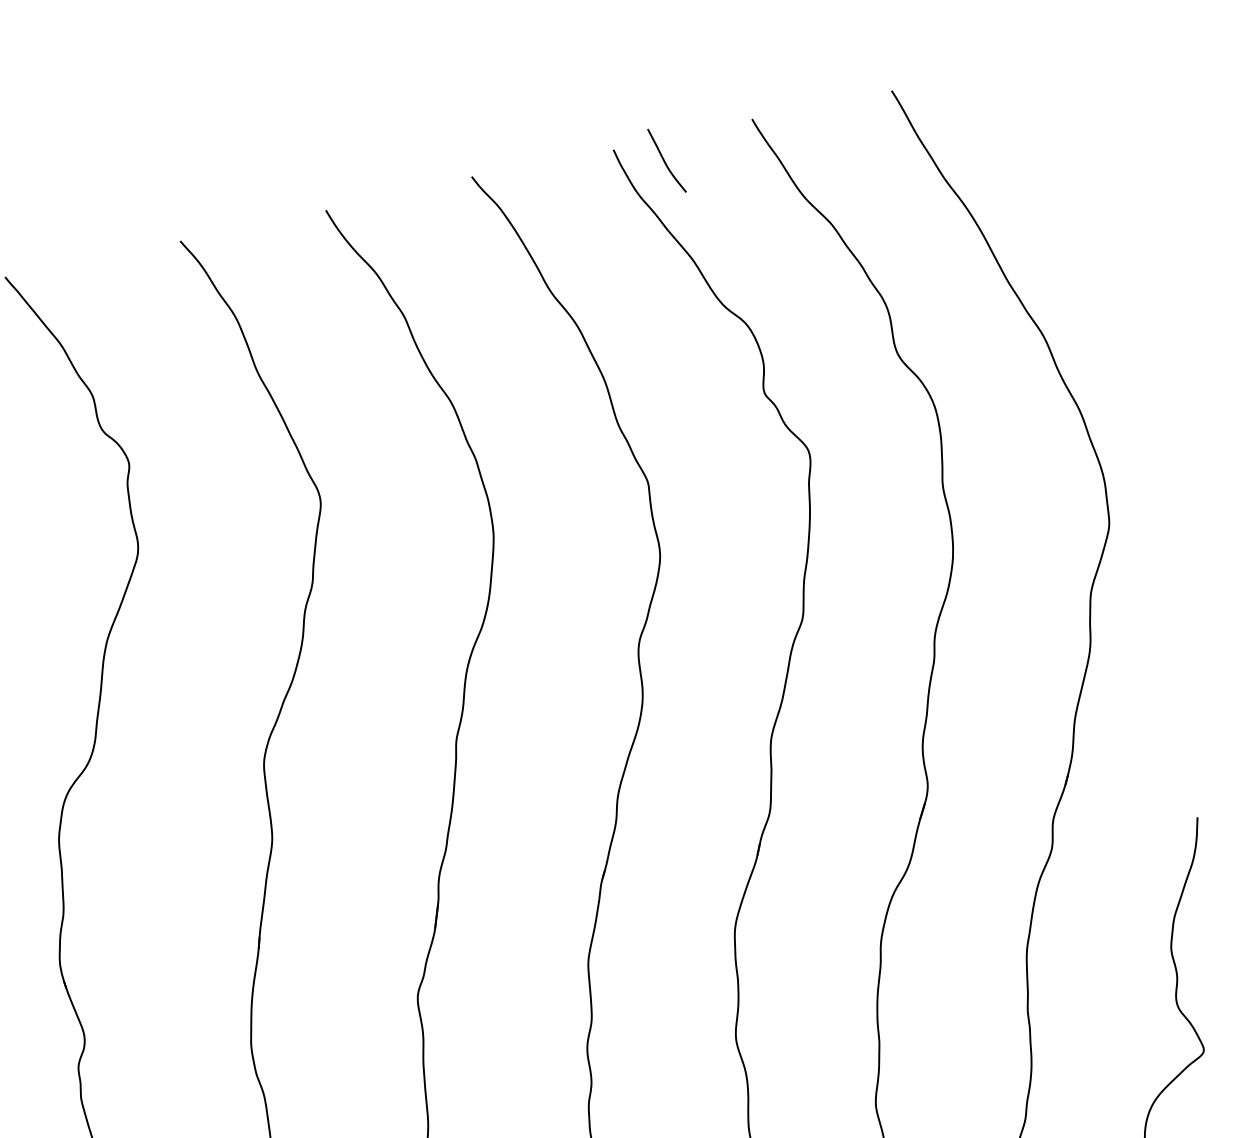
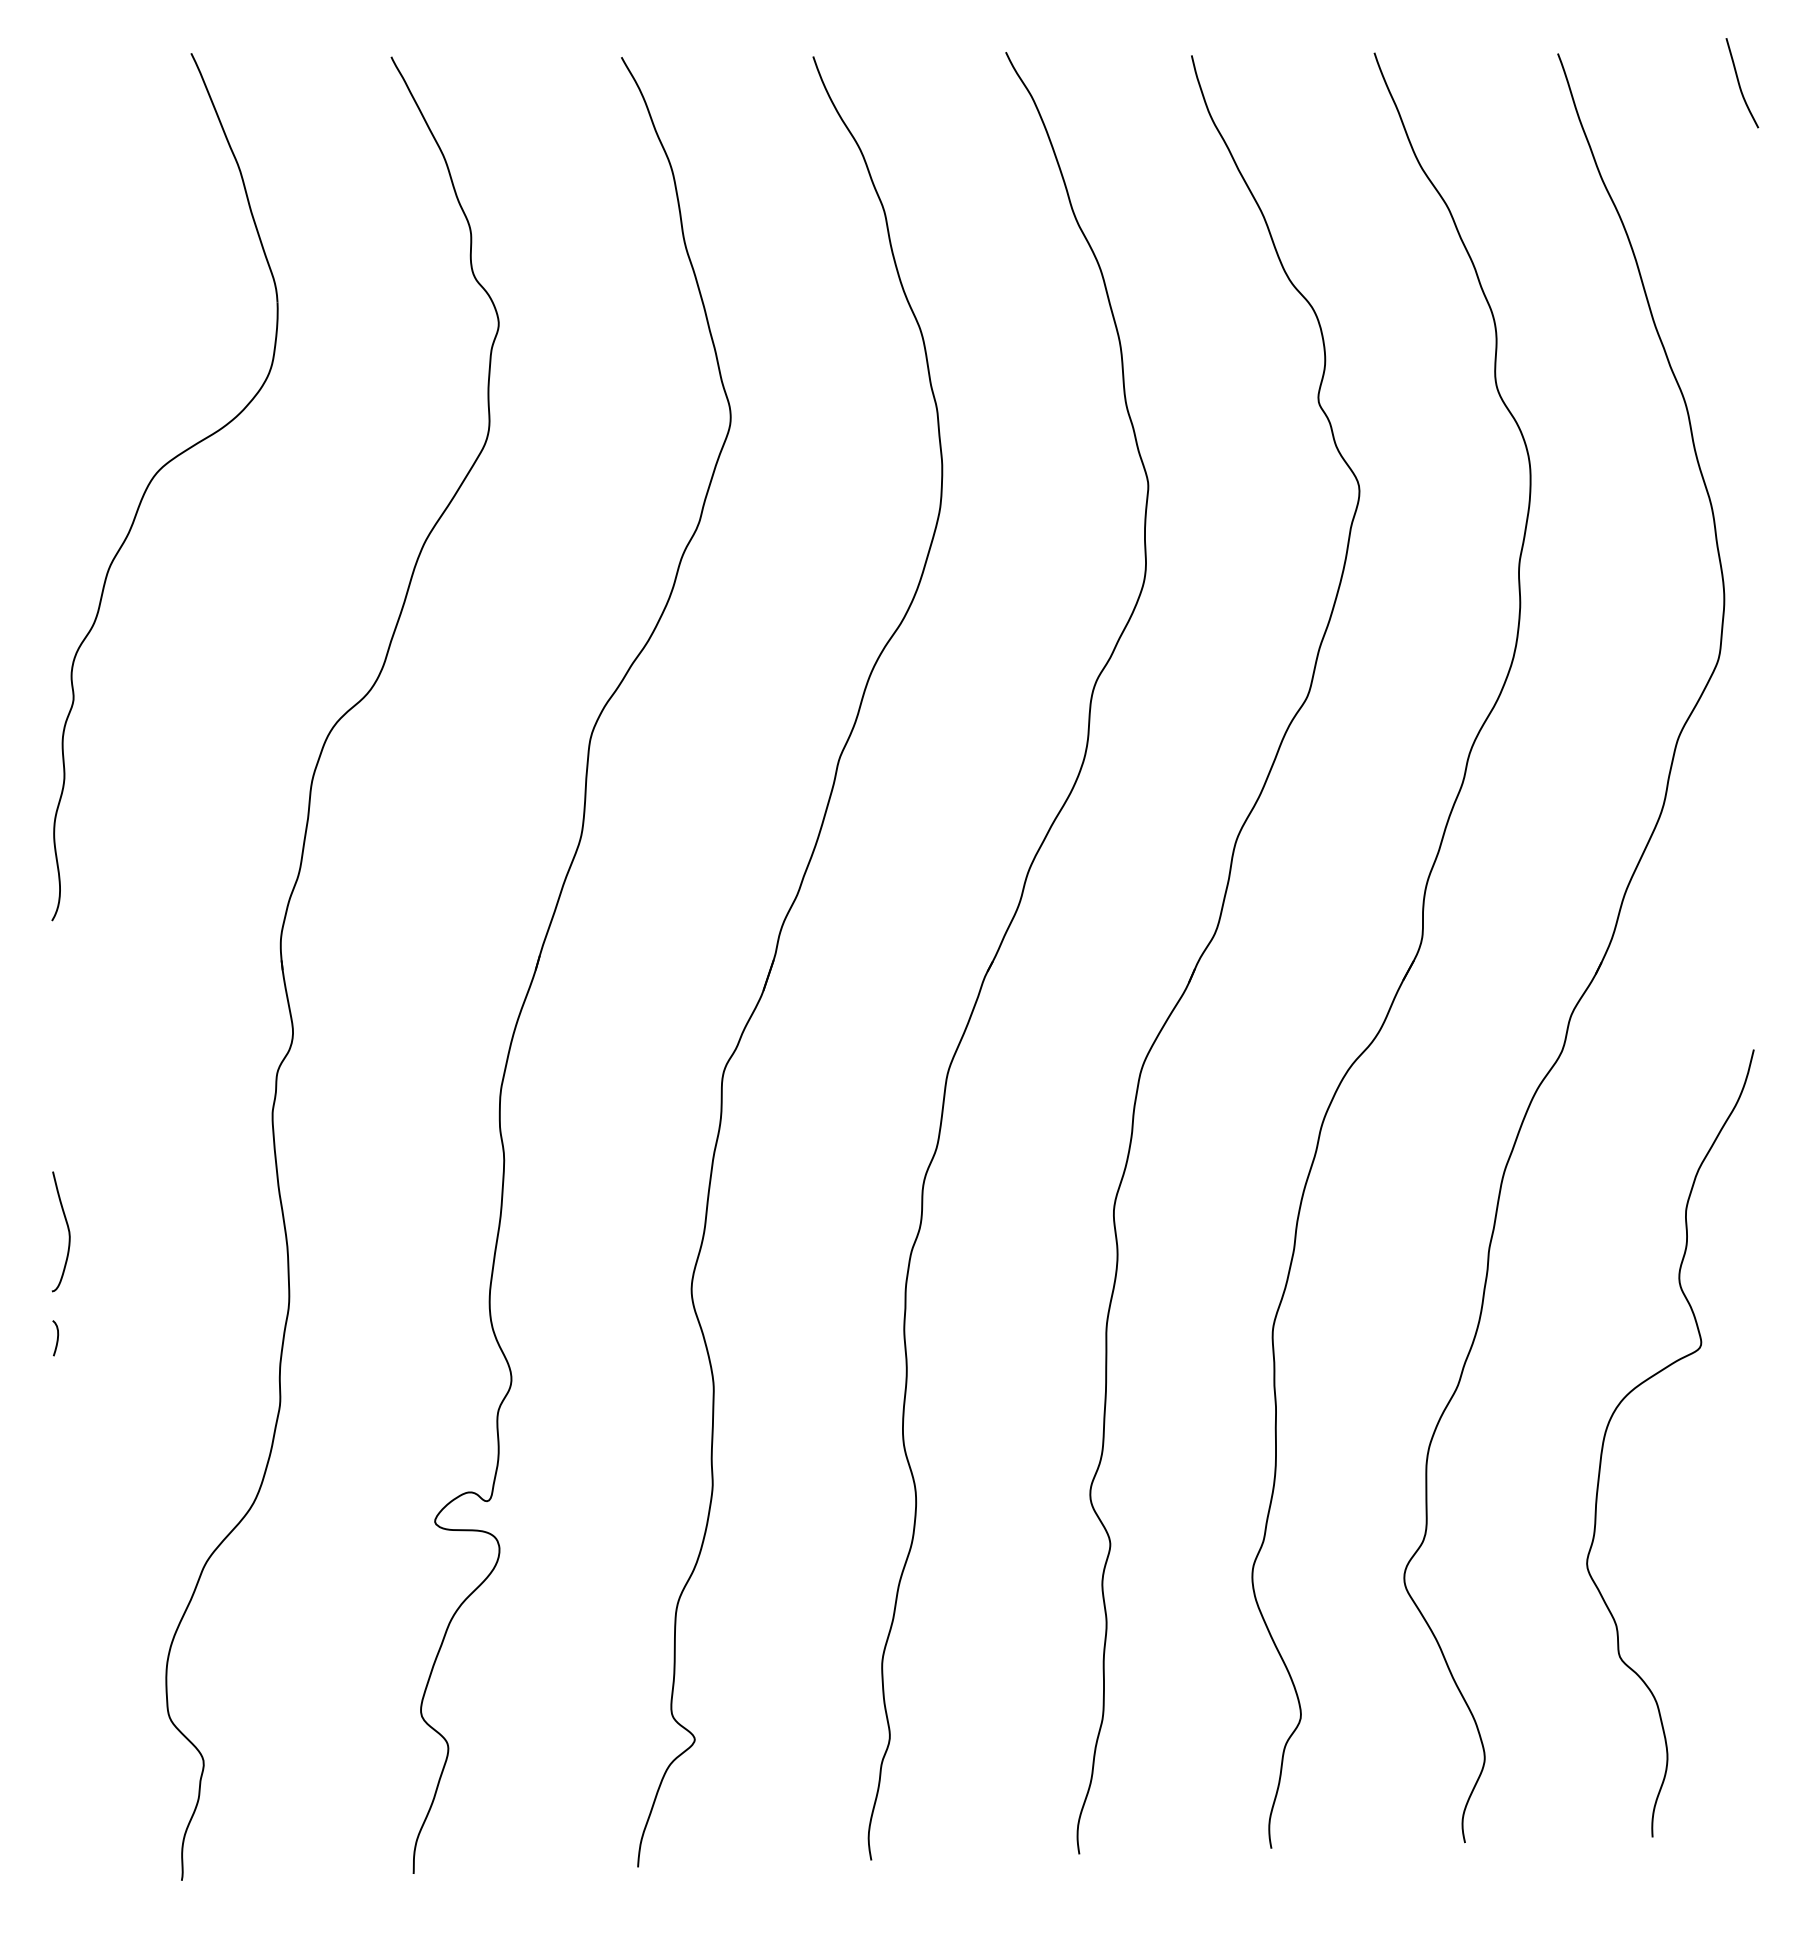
curve: (665, 162) -> (1740, 84), moved

